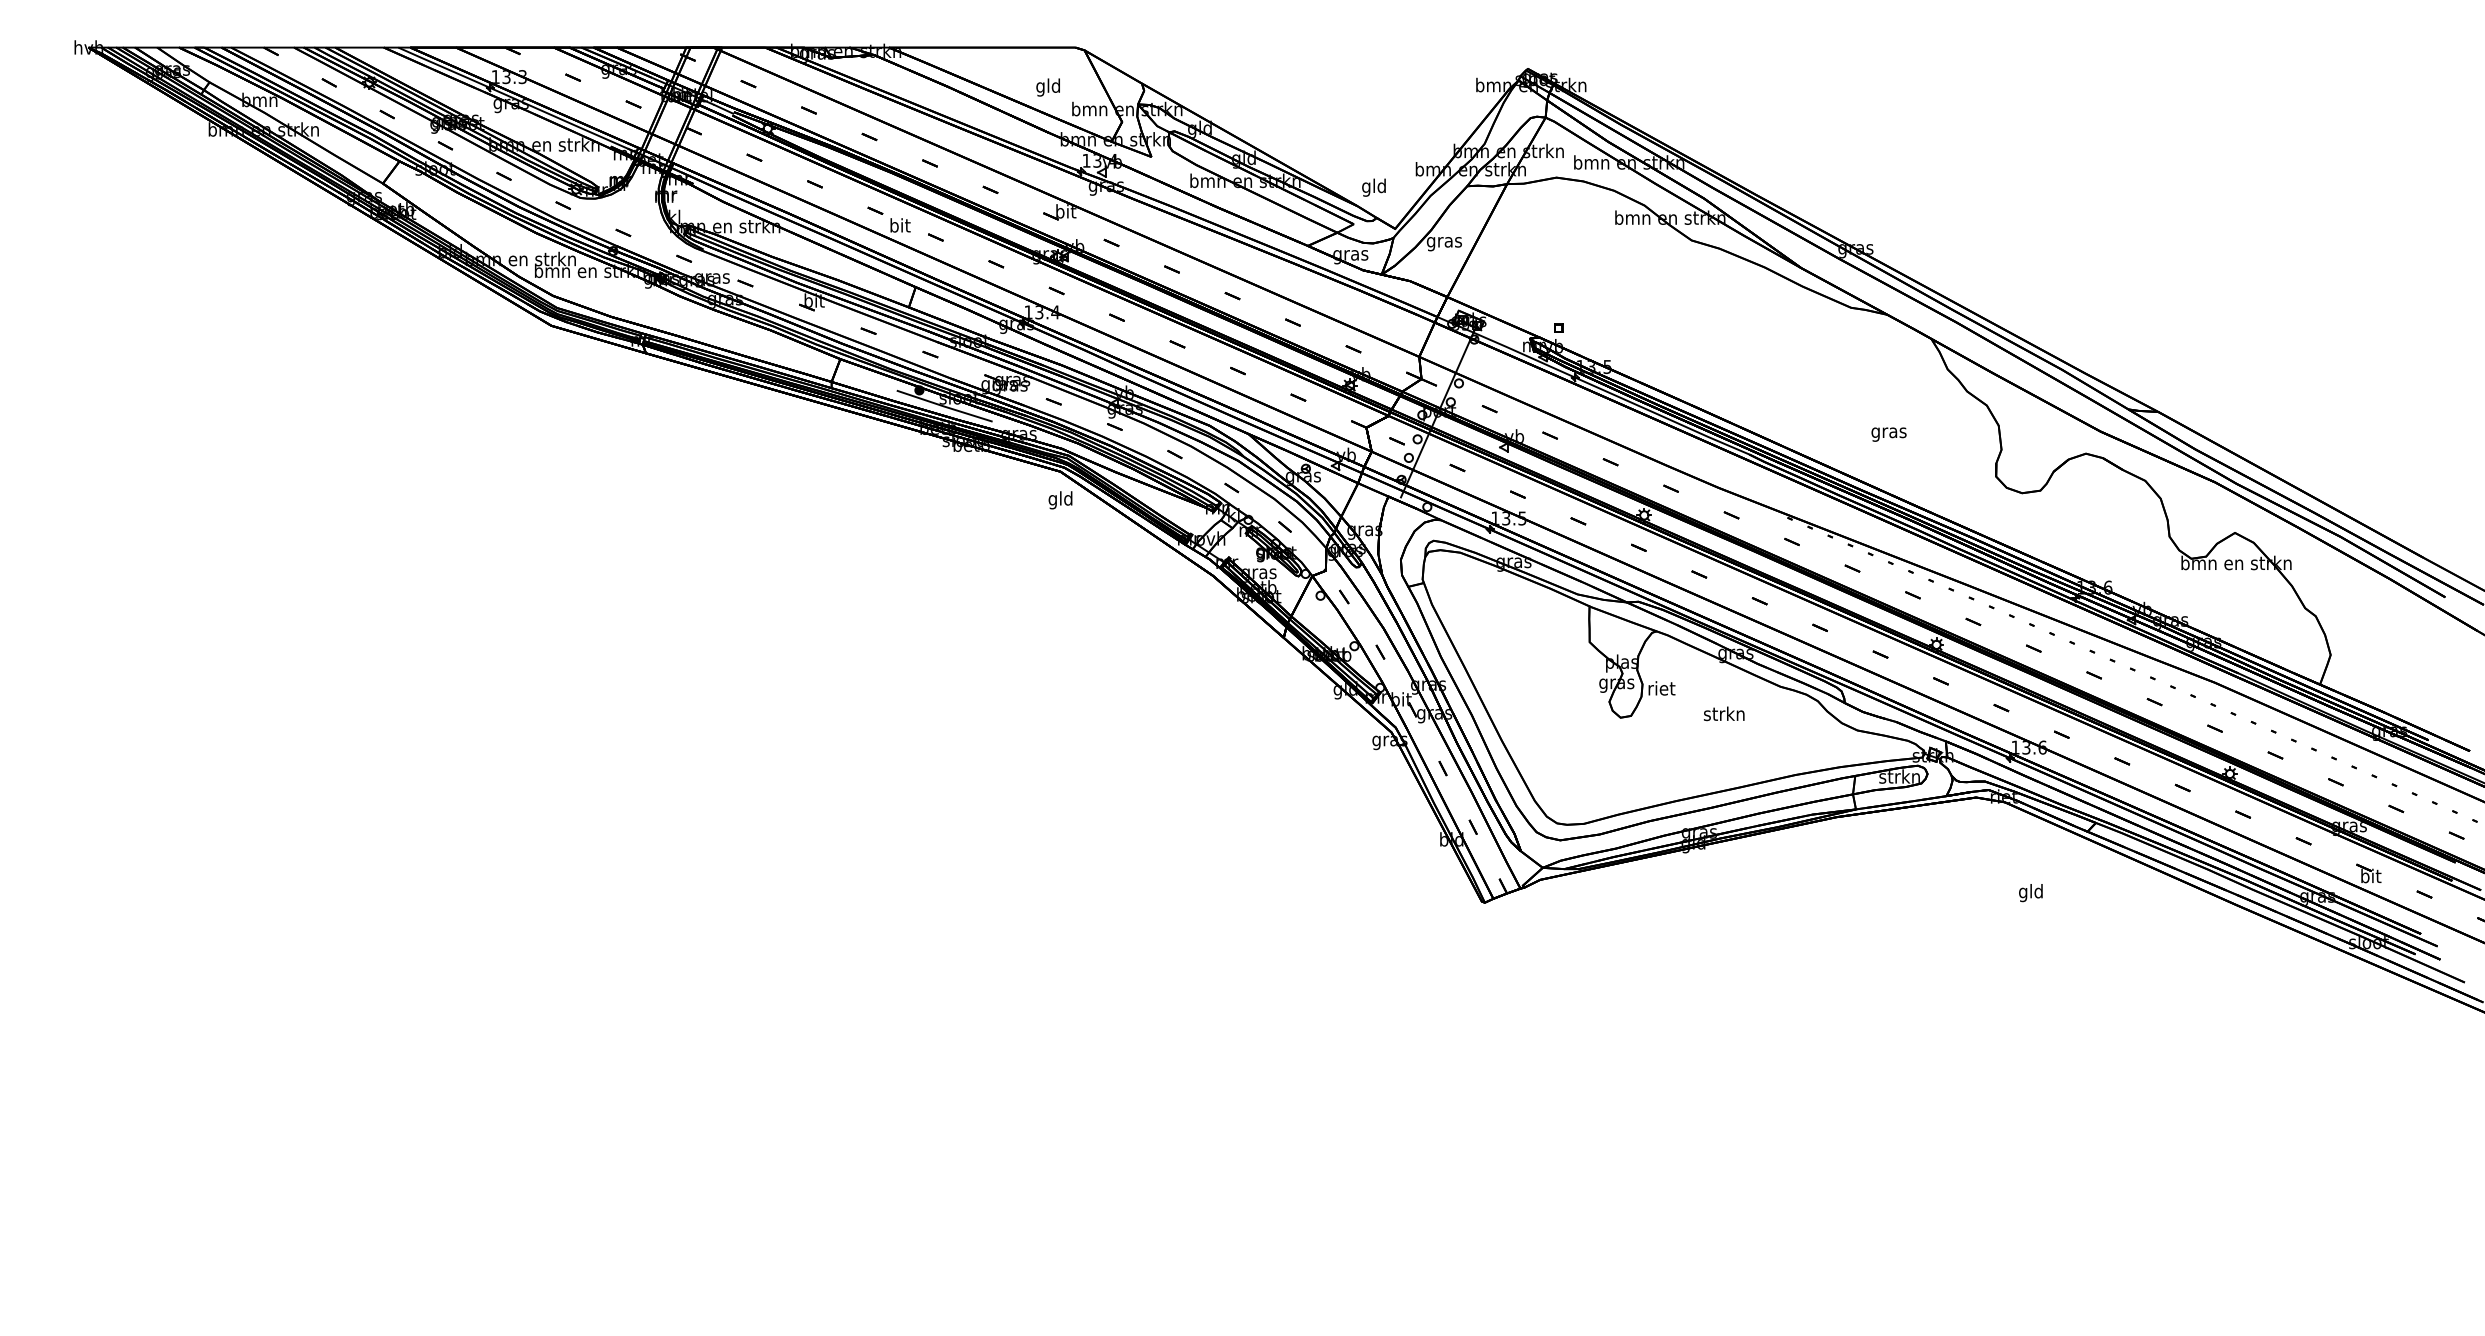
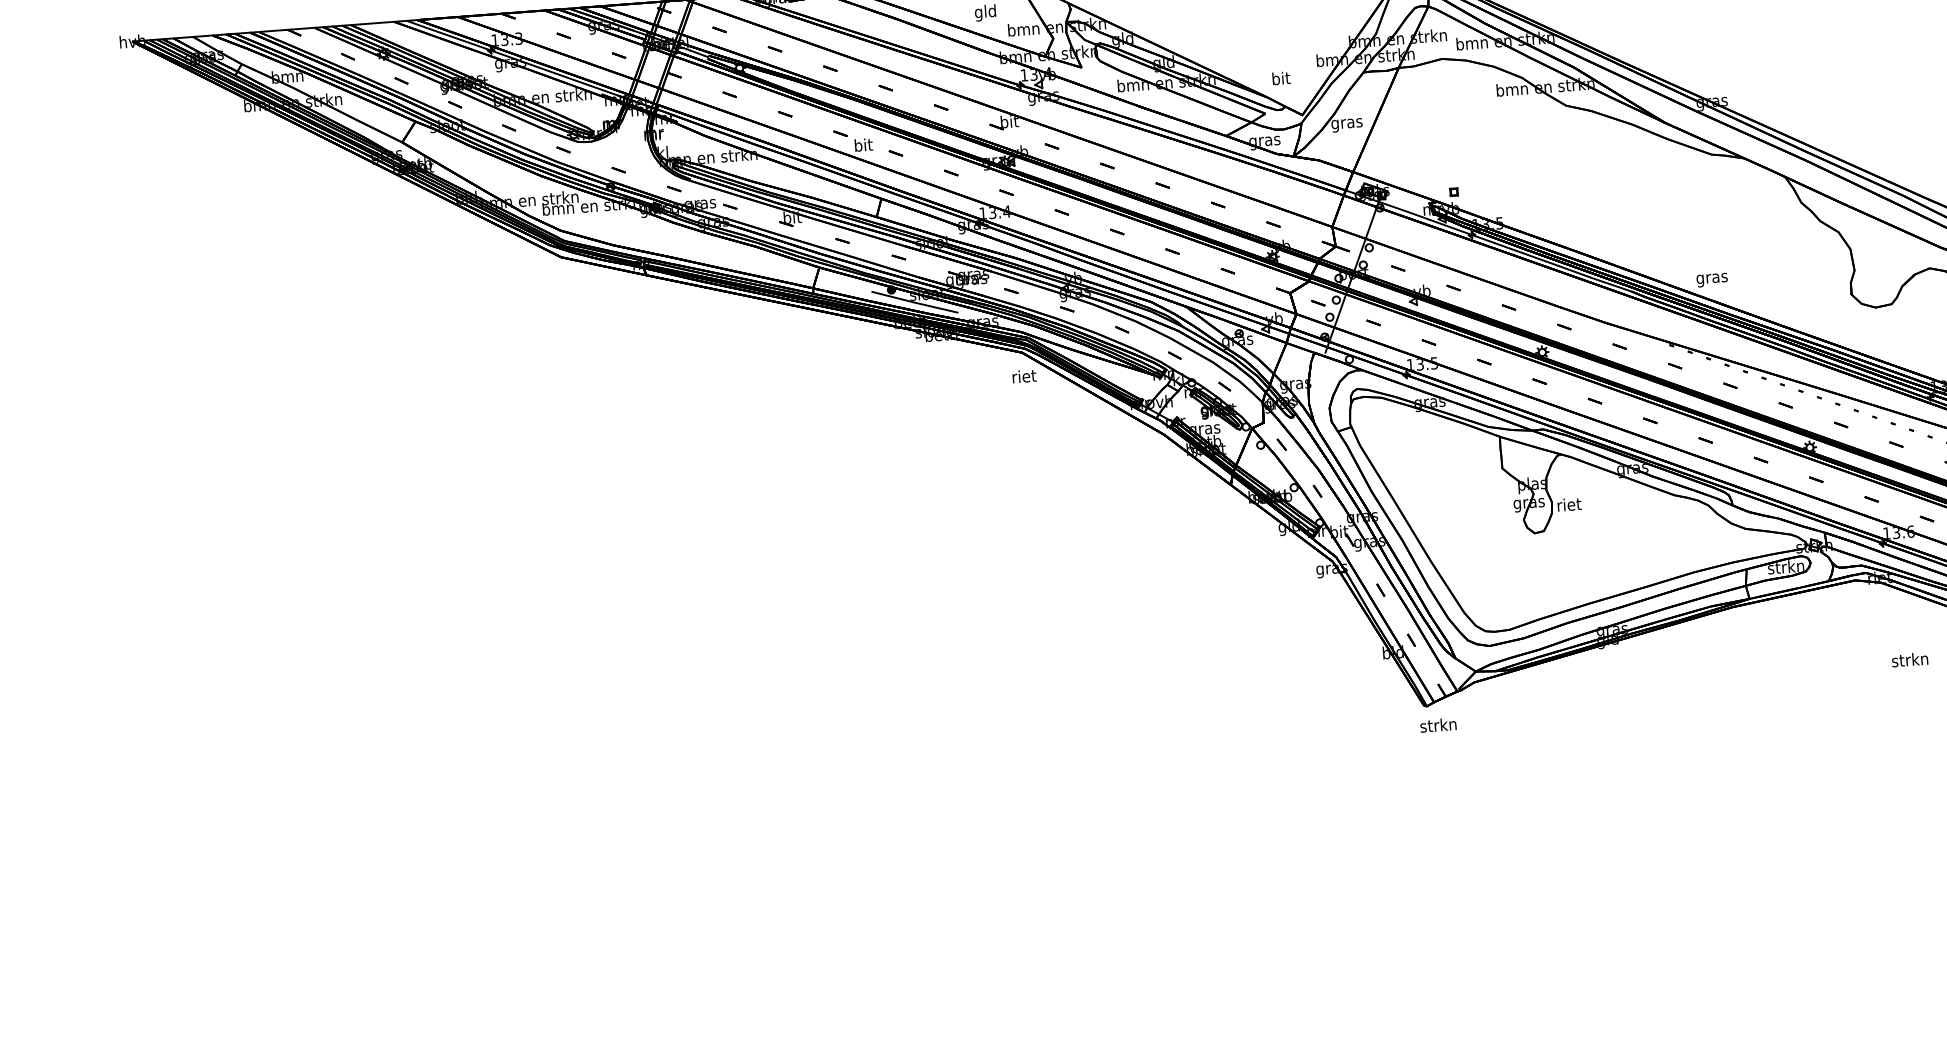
text: (1373, 187) -> (1280, 79), gld -> bit
text: (1888, 434) -> (1711, 280), moved
text: (1061, 500) -> (1024, 378), gld -> riet
text: (1724, 713) -> (1438, 724), moved
text: (2030, 893) -> (1909, 661), gld -> strkn

